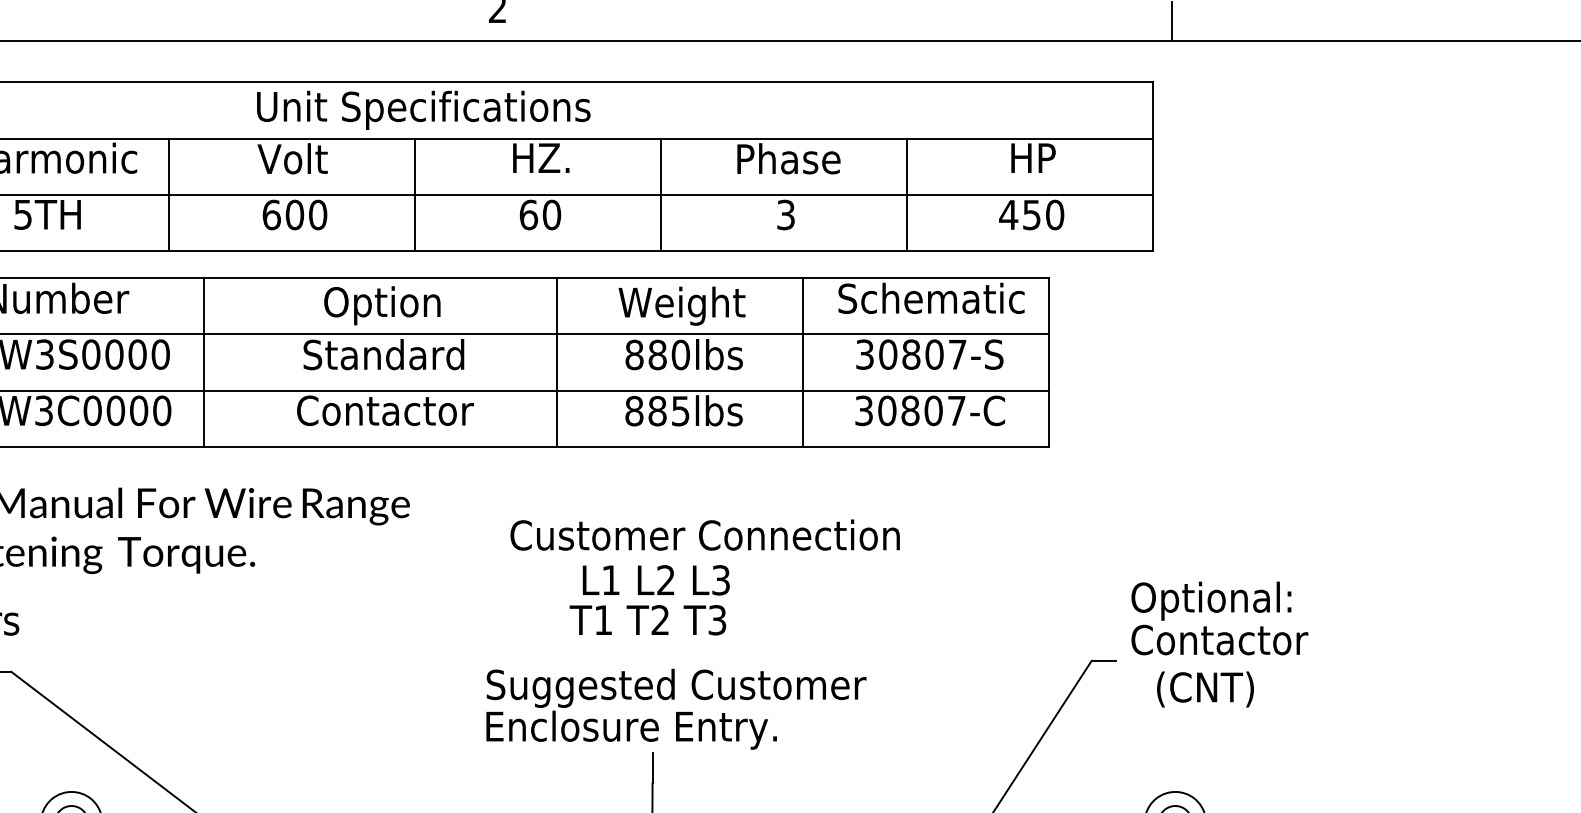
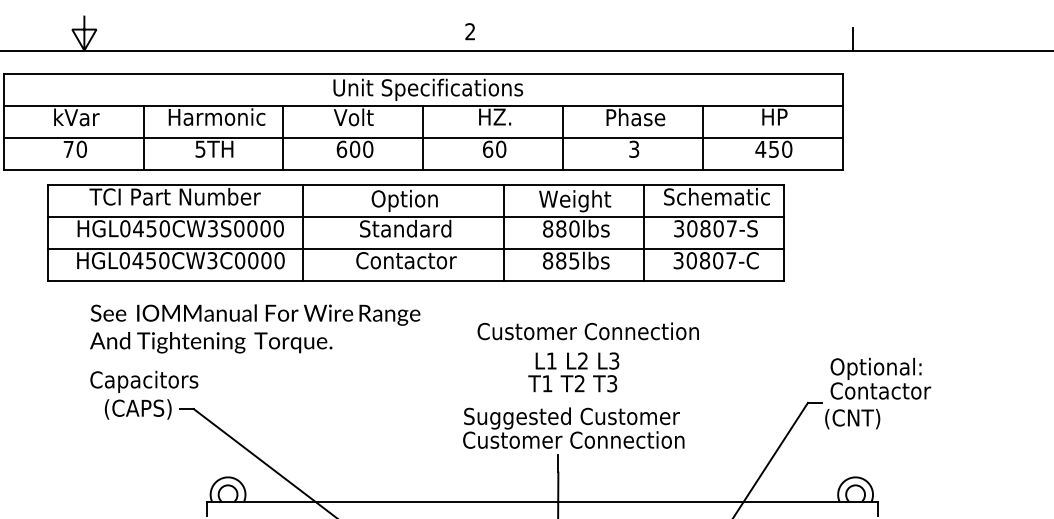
text: (649, 600) -> (573, 372), moved
text: (1205, 690) -> (852, 419), moved
text: (679, 730) -> (573, 442), Enclosure Entry. -> Customer Connection

